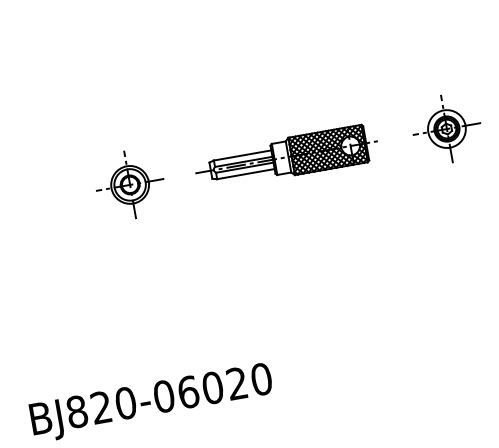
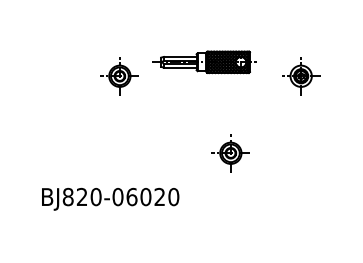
part: (286, 157) -> (204, 62), moved
part: (347, 285) -> (230, 153), added

